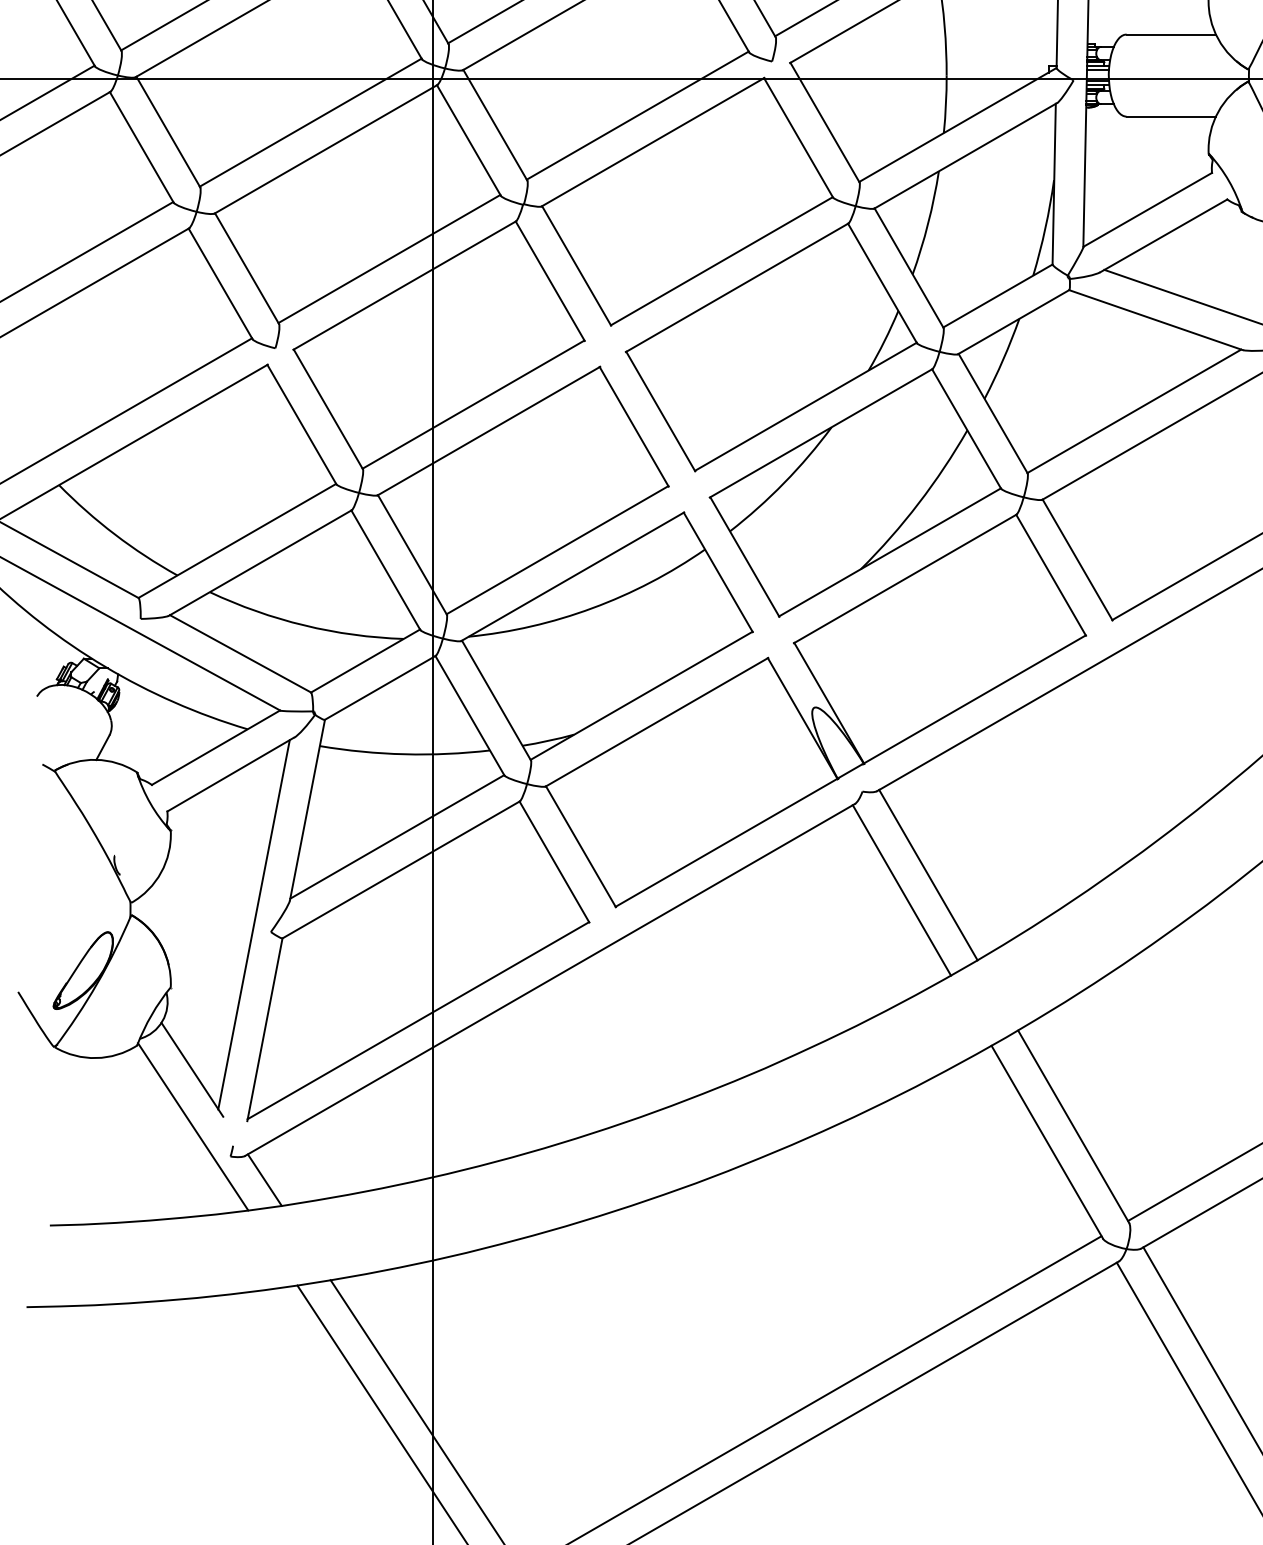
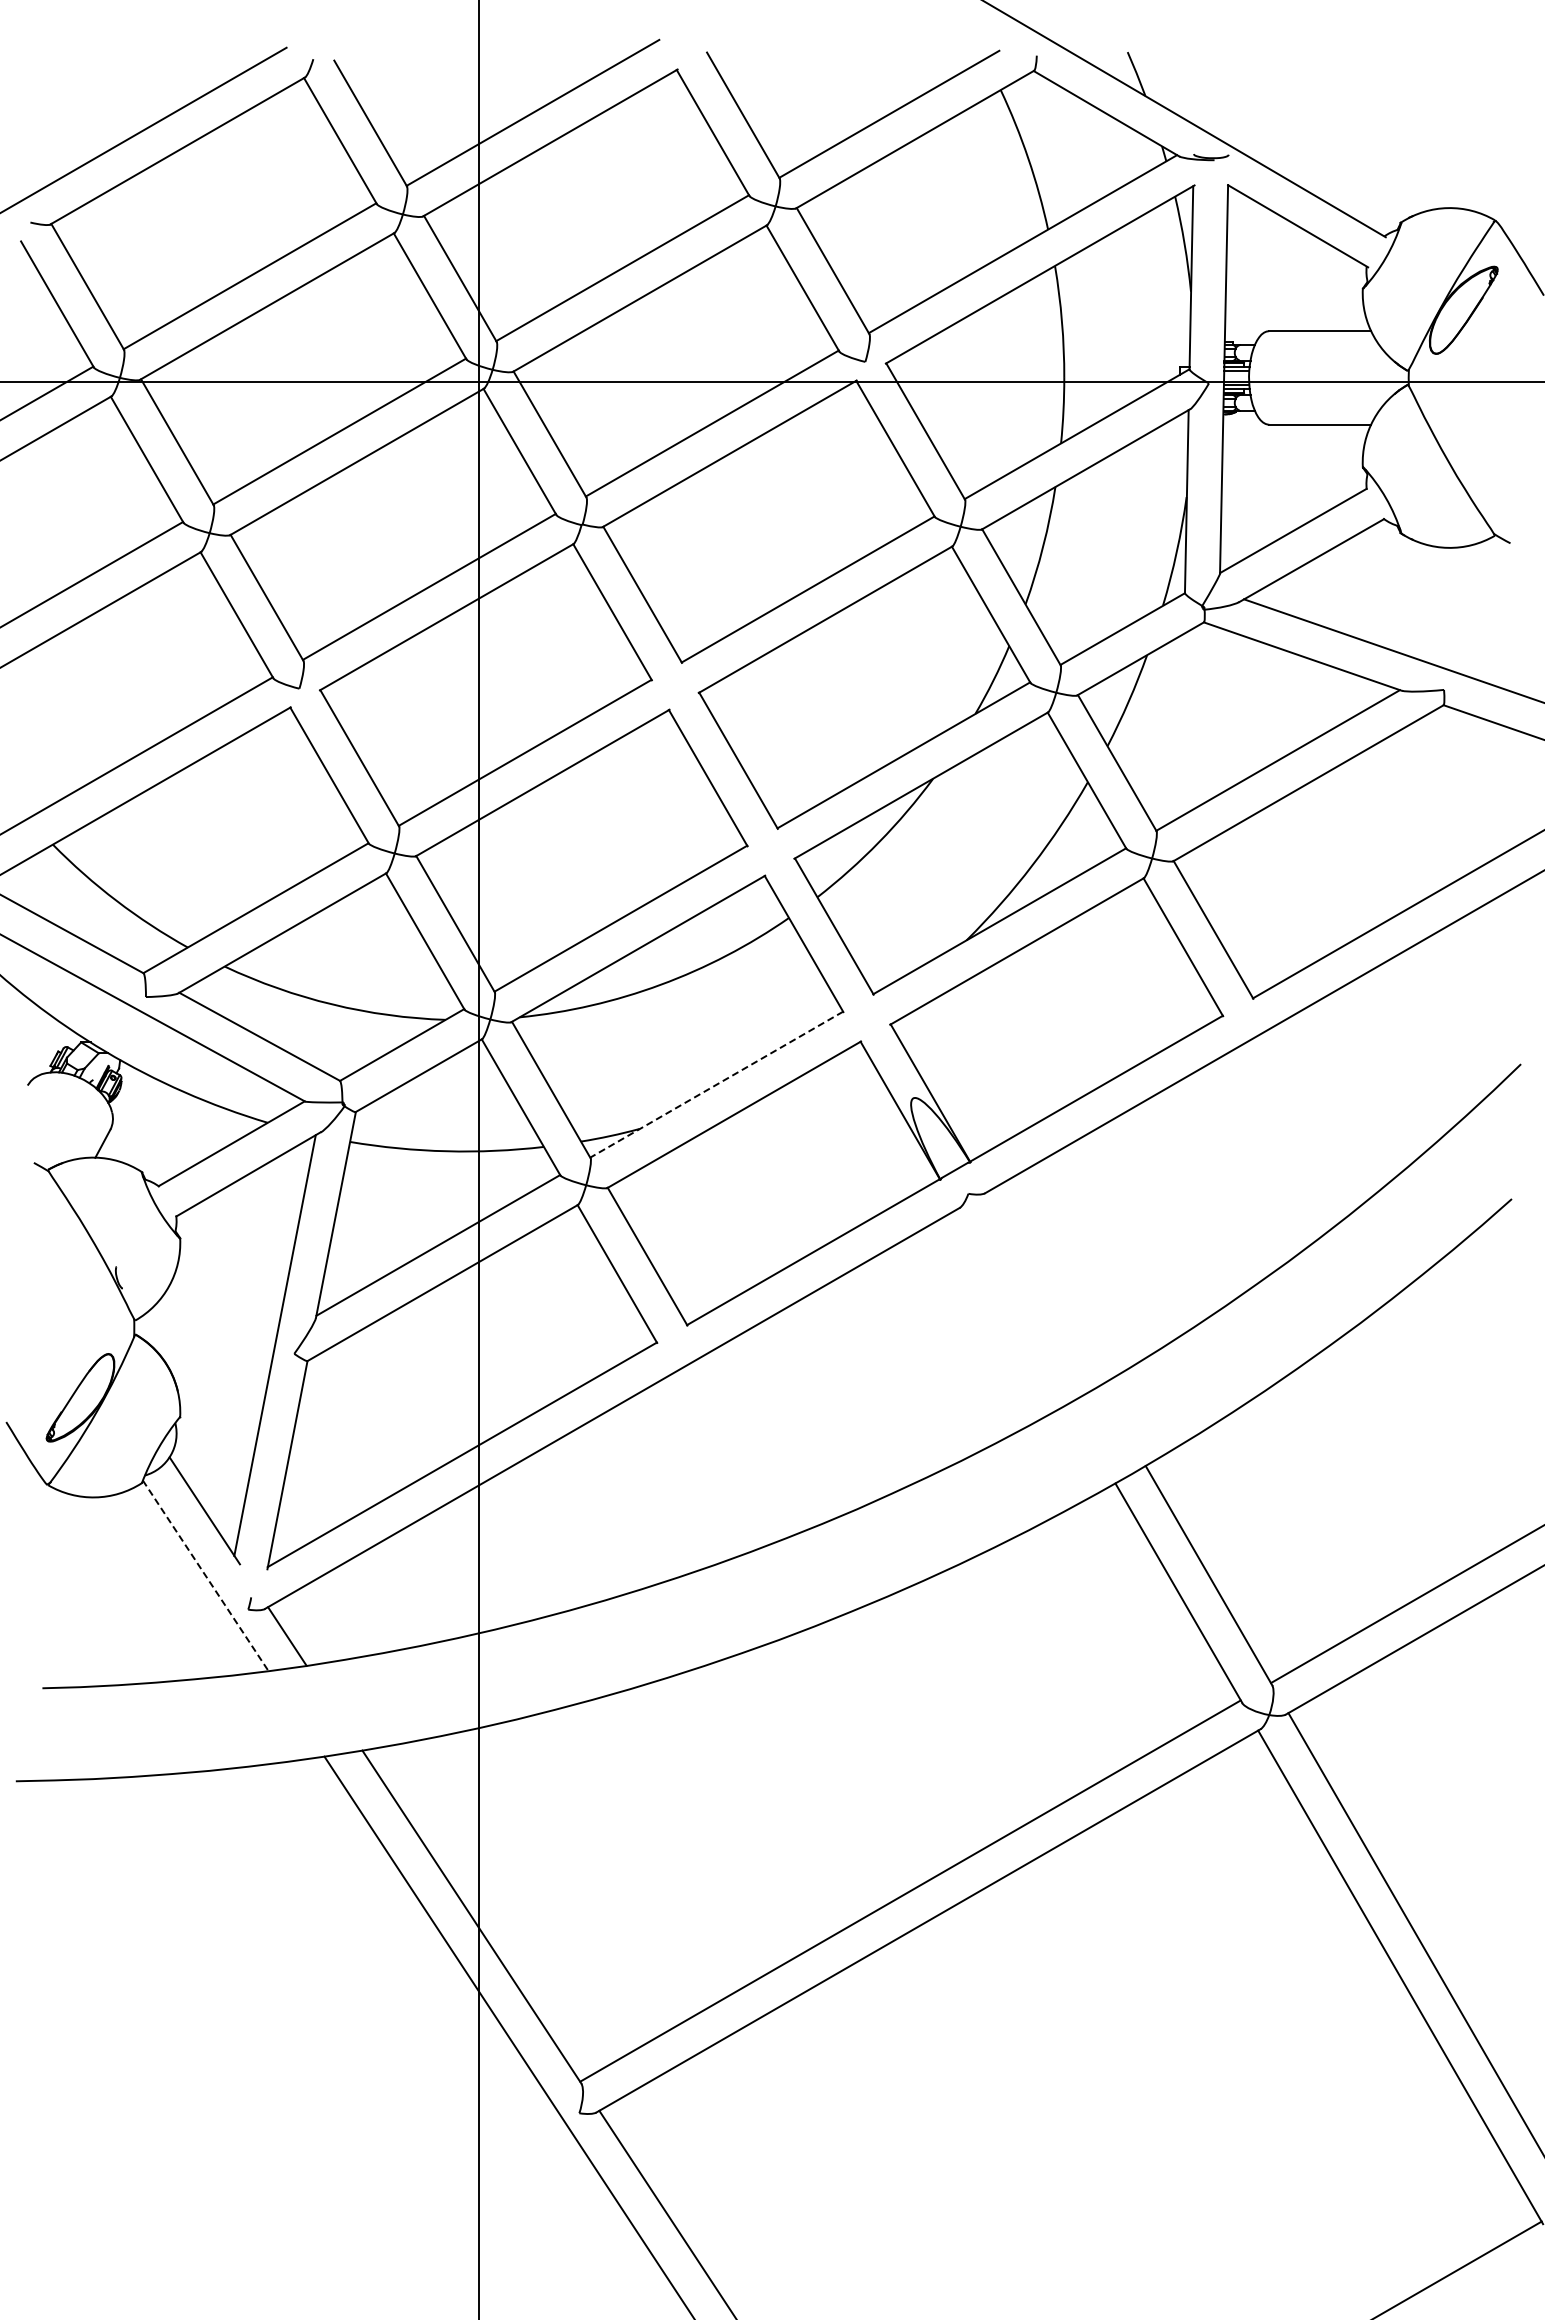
line: (641, 695) -> (716, 1084), solid -> dashed
line: (928, 874) -> (1043, 1288), removed
line: (902, 890) -> (1013, 1306), removed
line: (192, 1127) -> (205, 1576), solid -> dashed

